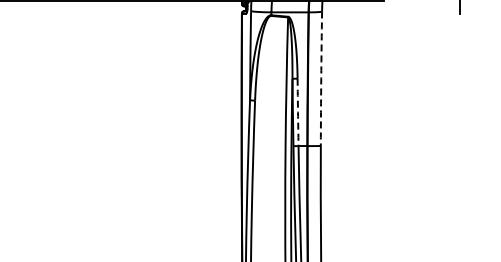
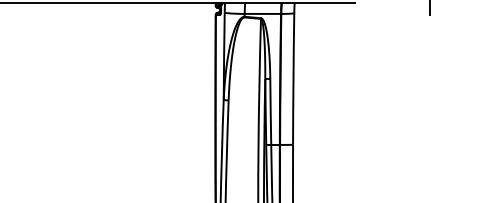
arc: (321, 78) -> (293, 78), dashed -> solid
arc: (298, 112) -> (271, 112), dashed -> solid

